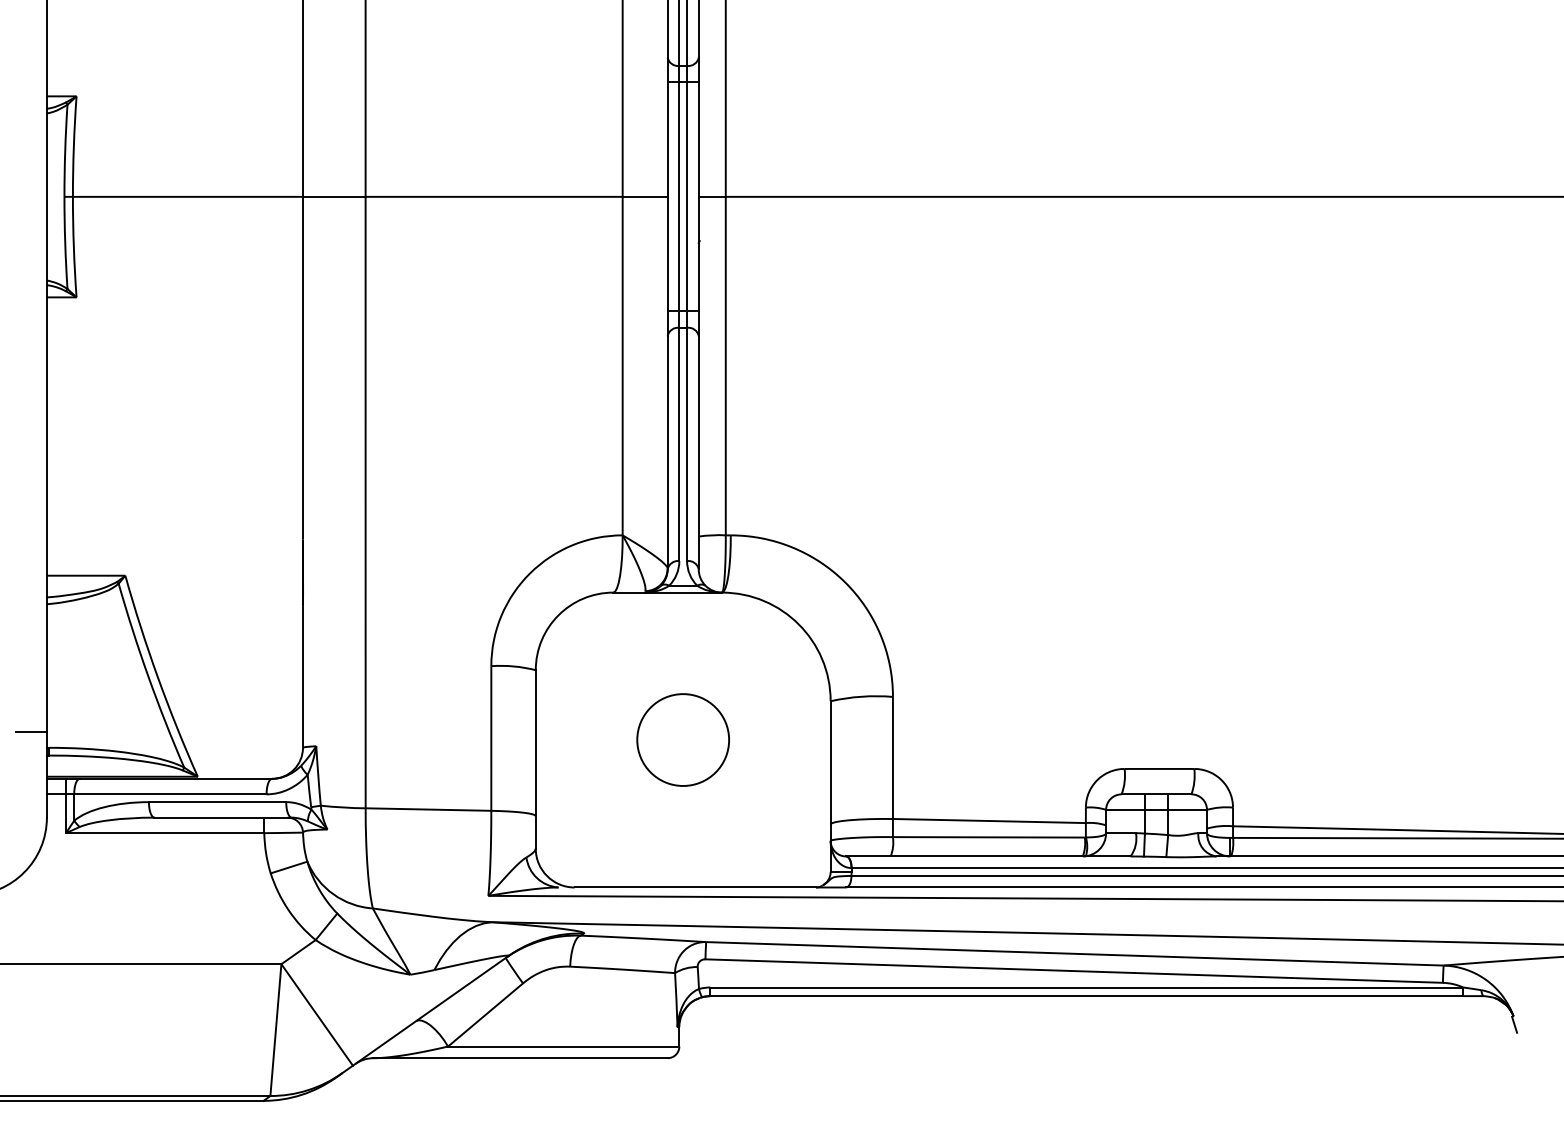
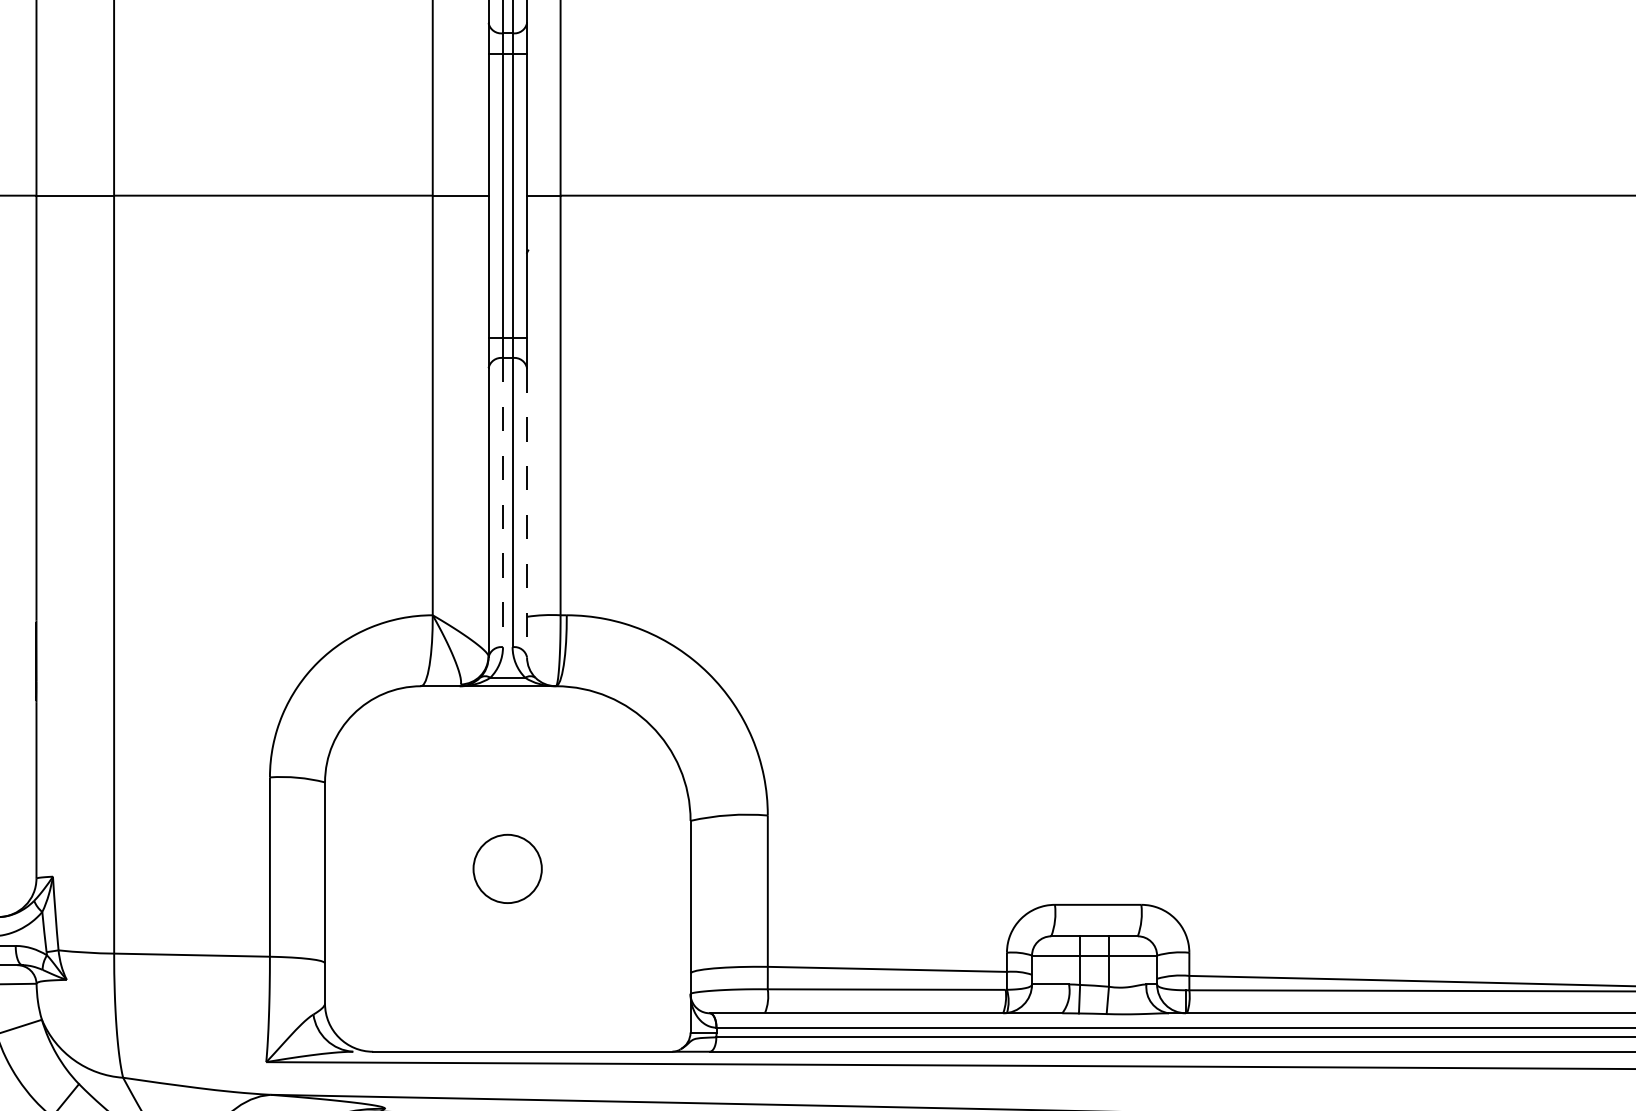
line: (679, 444) -> (503, 502), solid -> dashed
line: (698, 452) -> (526, 512), solid -> dashed
circle: (682, 739) -> (506, 868), size x0.6

